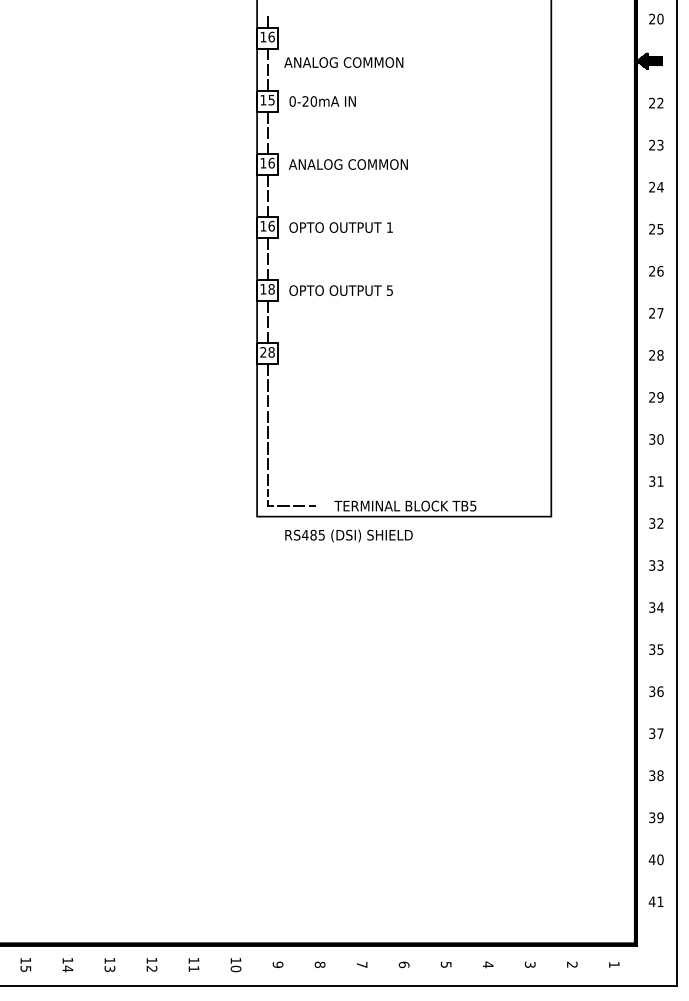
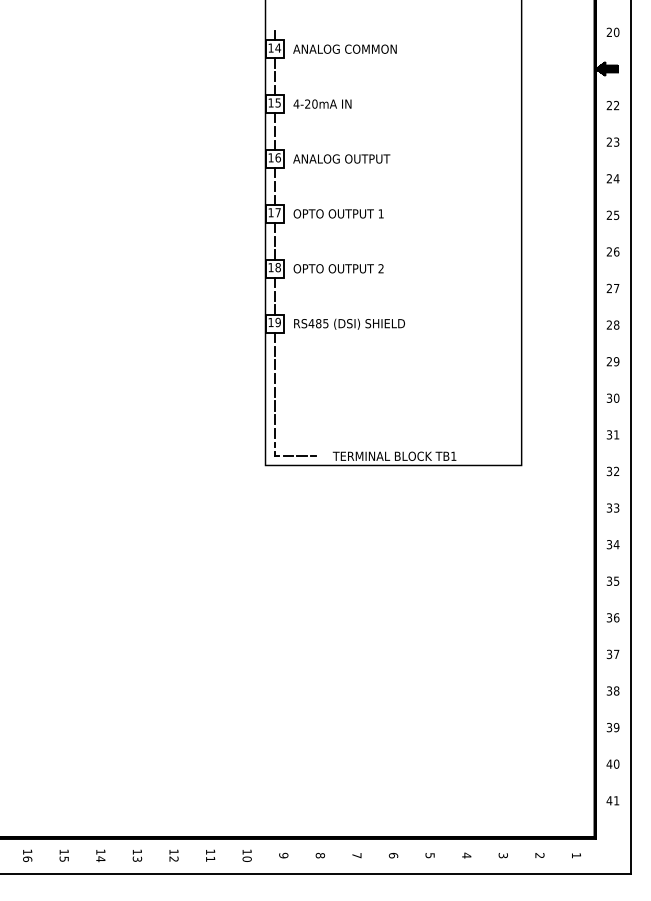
text: (270, 36) -> (277, 47), 16 -> 14
text: (343, 61) -> (344, 48), moved
text: (292, 100) -> (296, 103), 0-20mA -> 4-20mA
text: (379, 163) -> (372, 158), ANALOG COMMON -> ANALOG OUTPUT
text: (271, 226) -> (278, 212), 16 -> 17
text: (389, 290) -> (380, 268), 5 -> 2
text: (267, 352) -> (274, 322), 28 -> 19
text: (473, 505) -> (453, 455), TB5 -> TB1
text: (348, 535) -> (349, 323), moved

